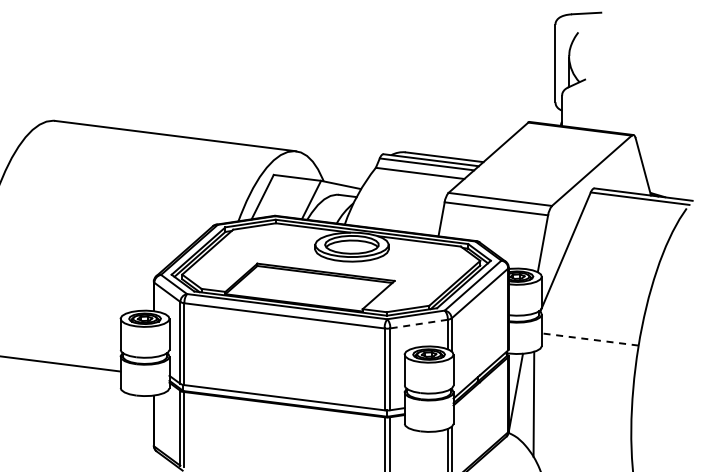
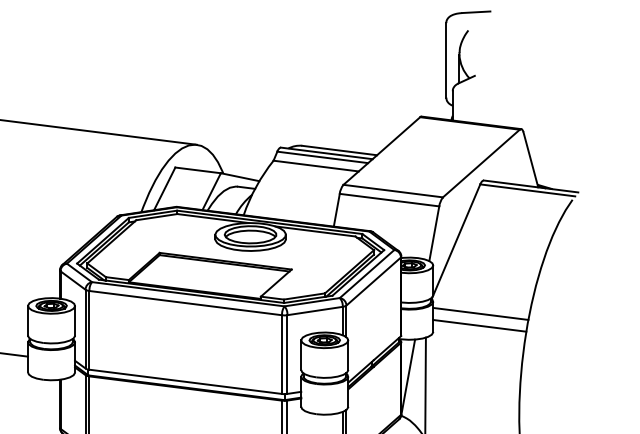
line: (418, 324) -> (314, 311), dashed -> solid
line: (590, 326) -> (480, 313), added
line: (590, 339) -> (480, 325), dashed -> solid

